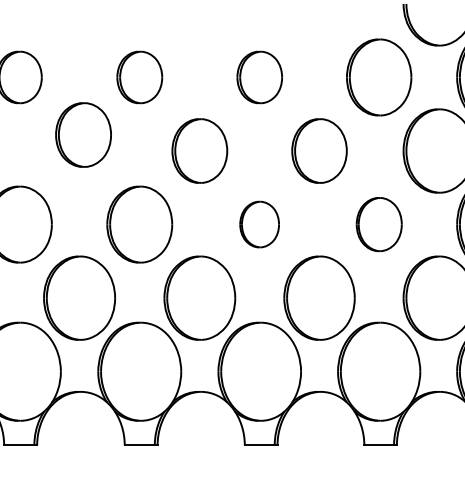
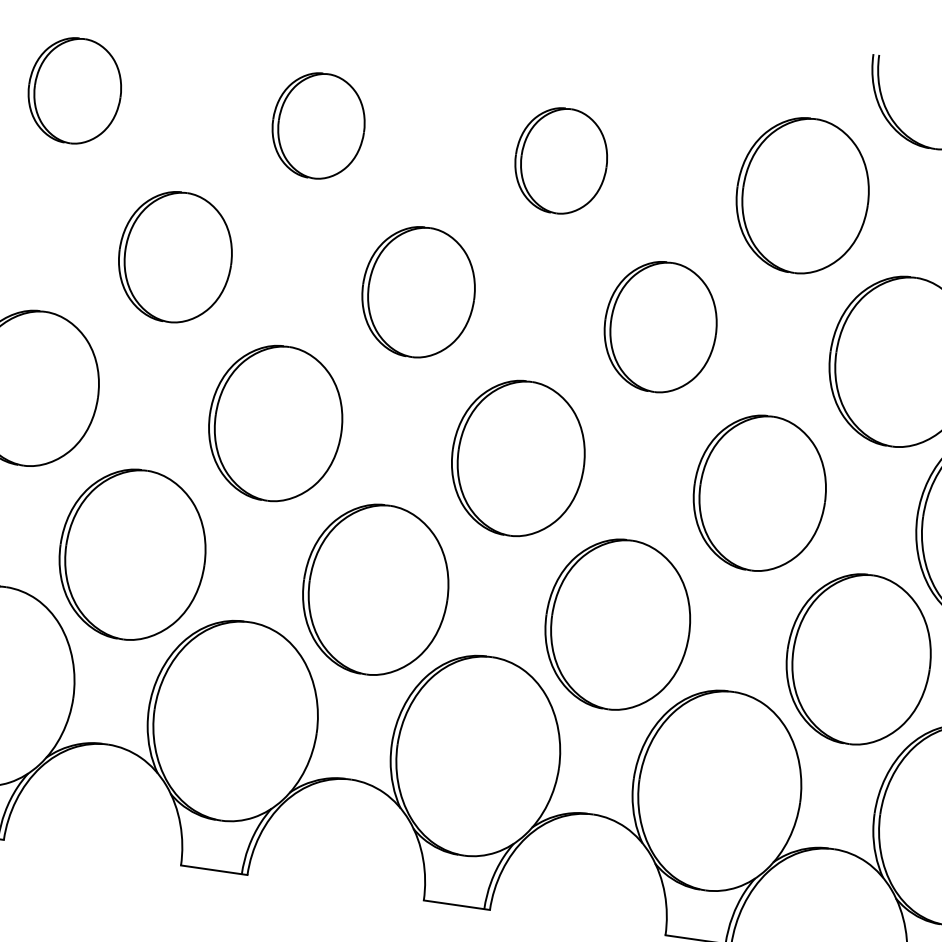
part: (83, 134) -> (175, 256), moved
part: (259, 224) -> (517, 458), size x1.67
part: (379, 224) -> (760, 493), size x1.43

